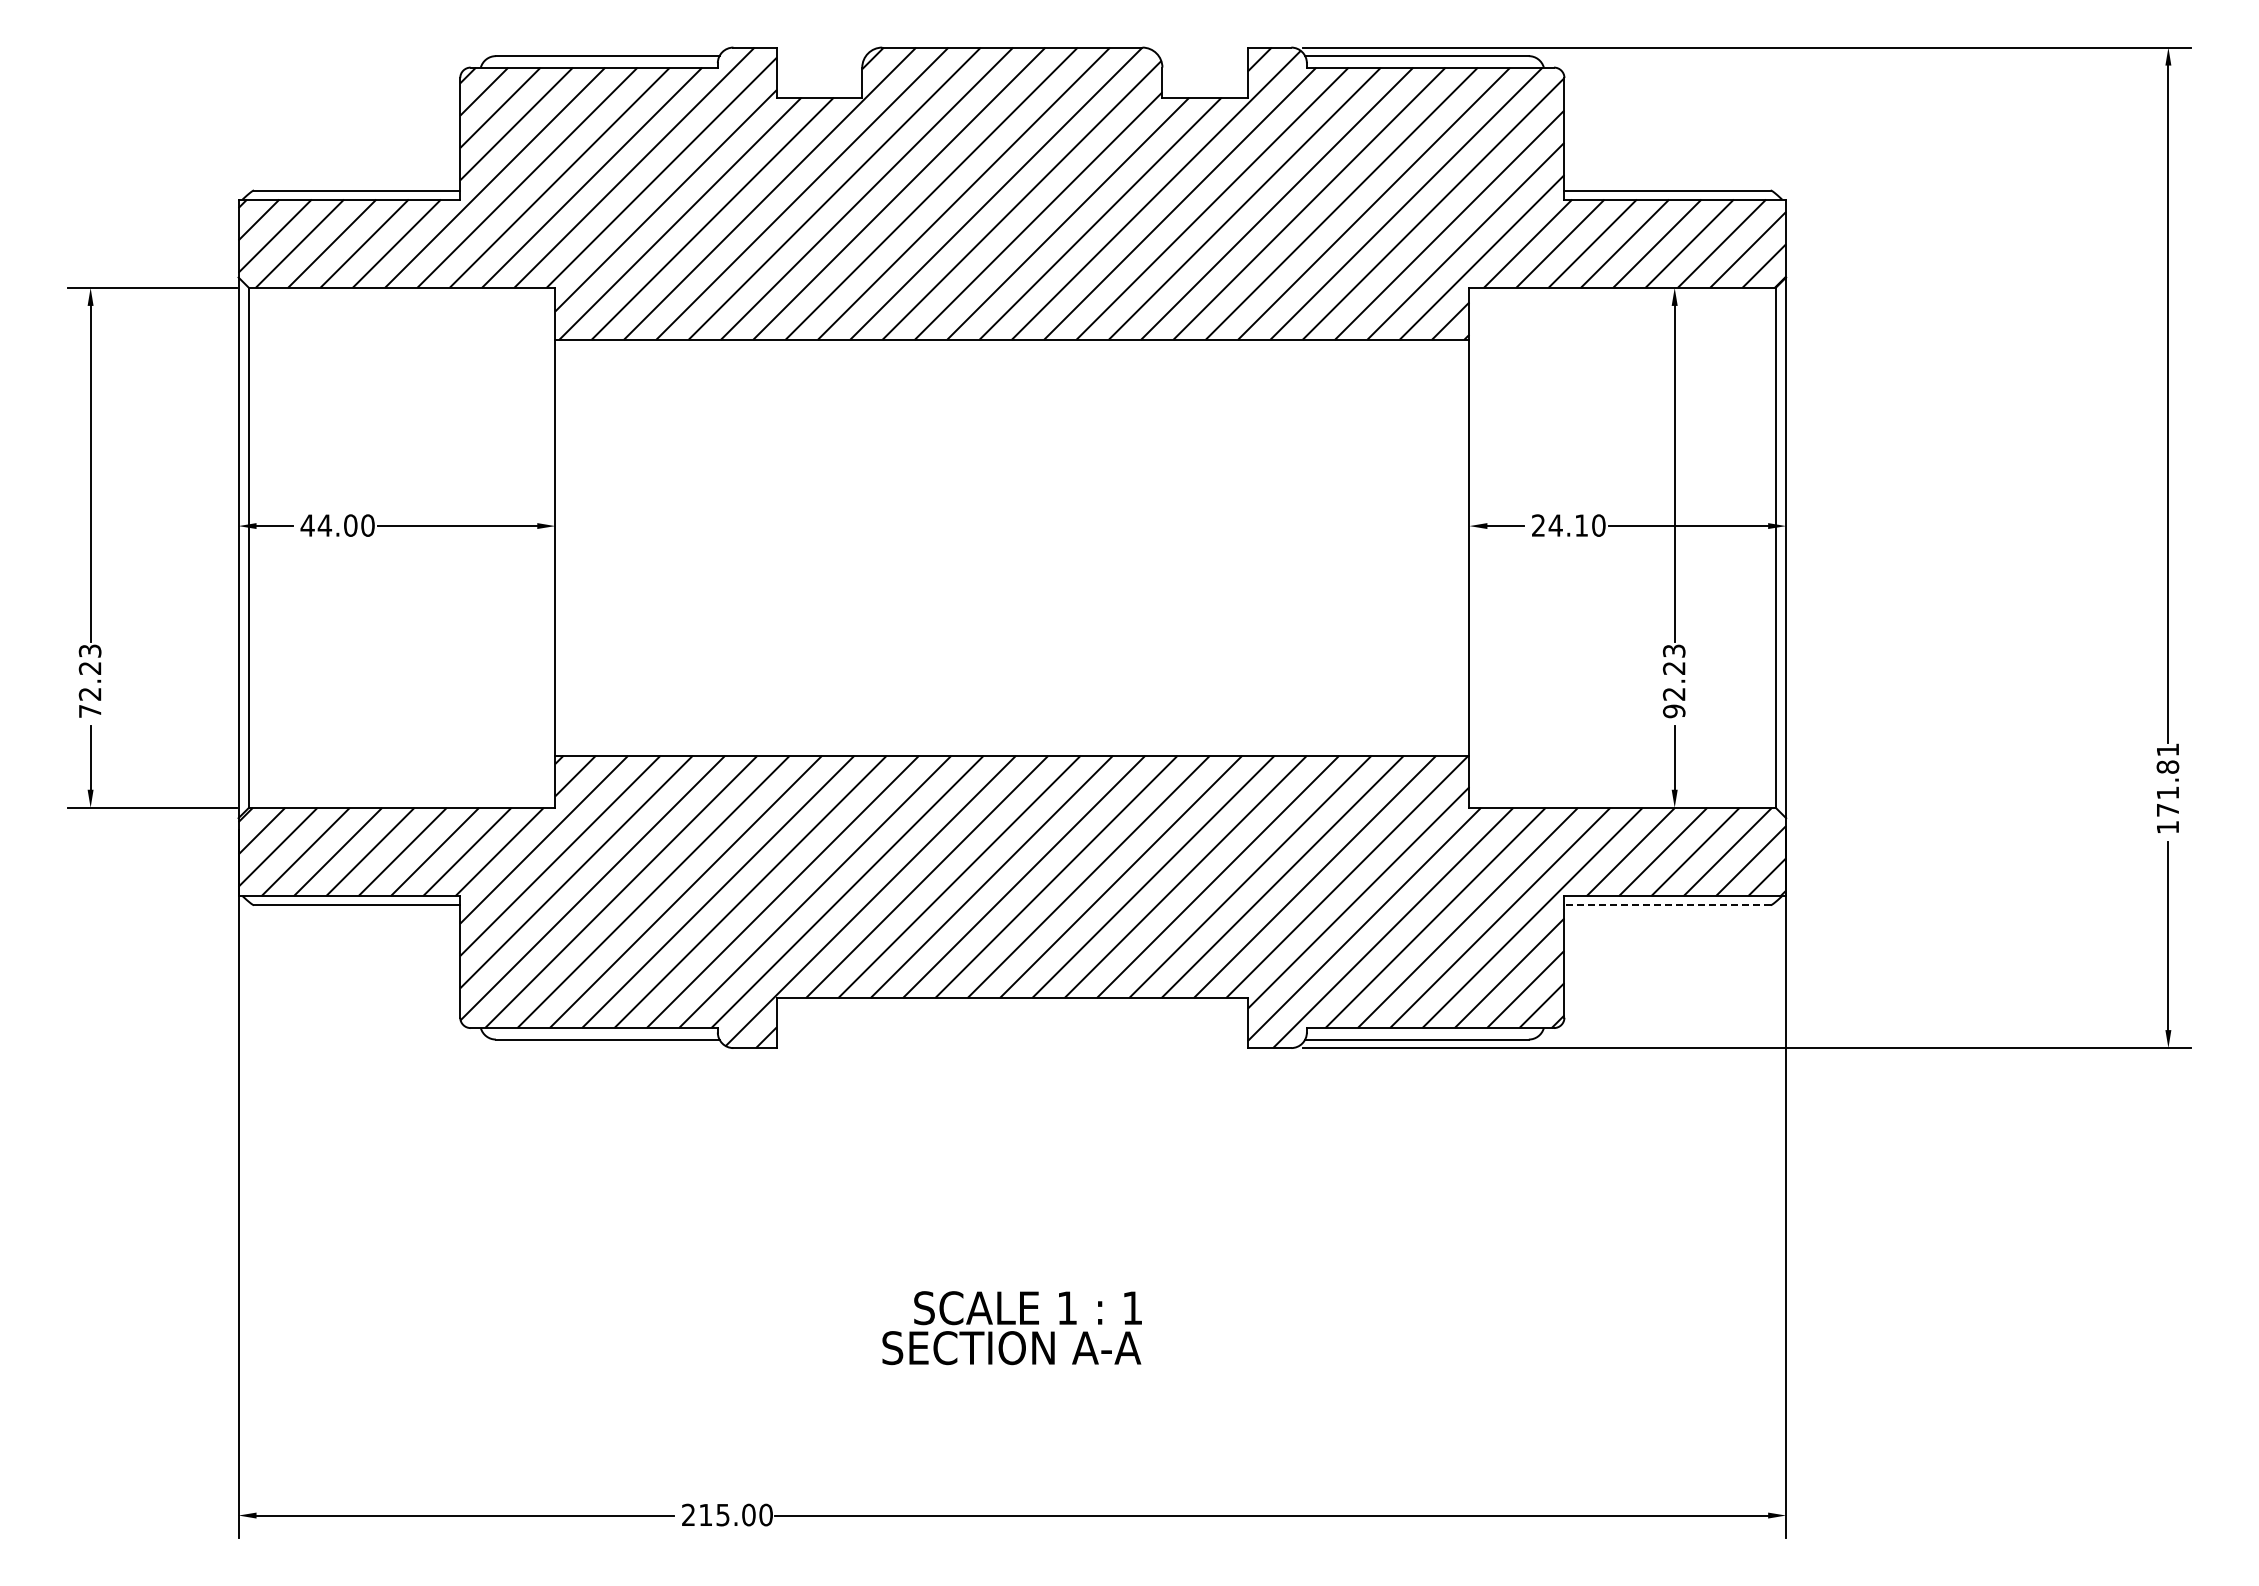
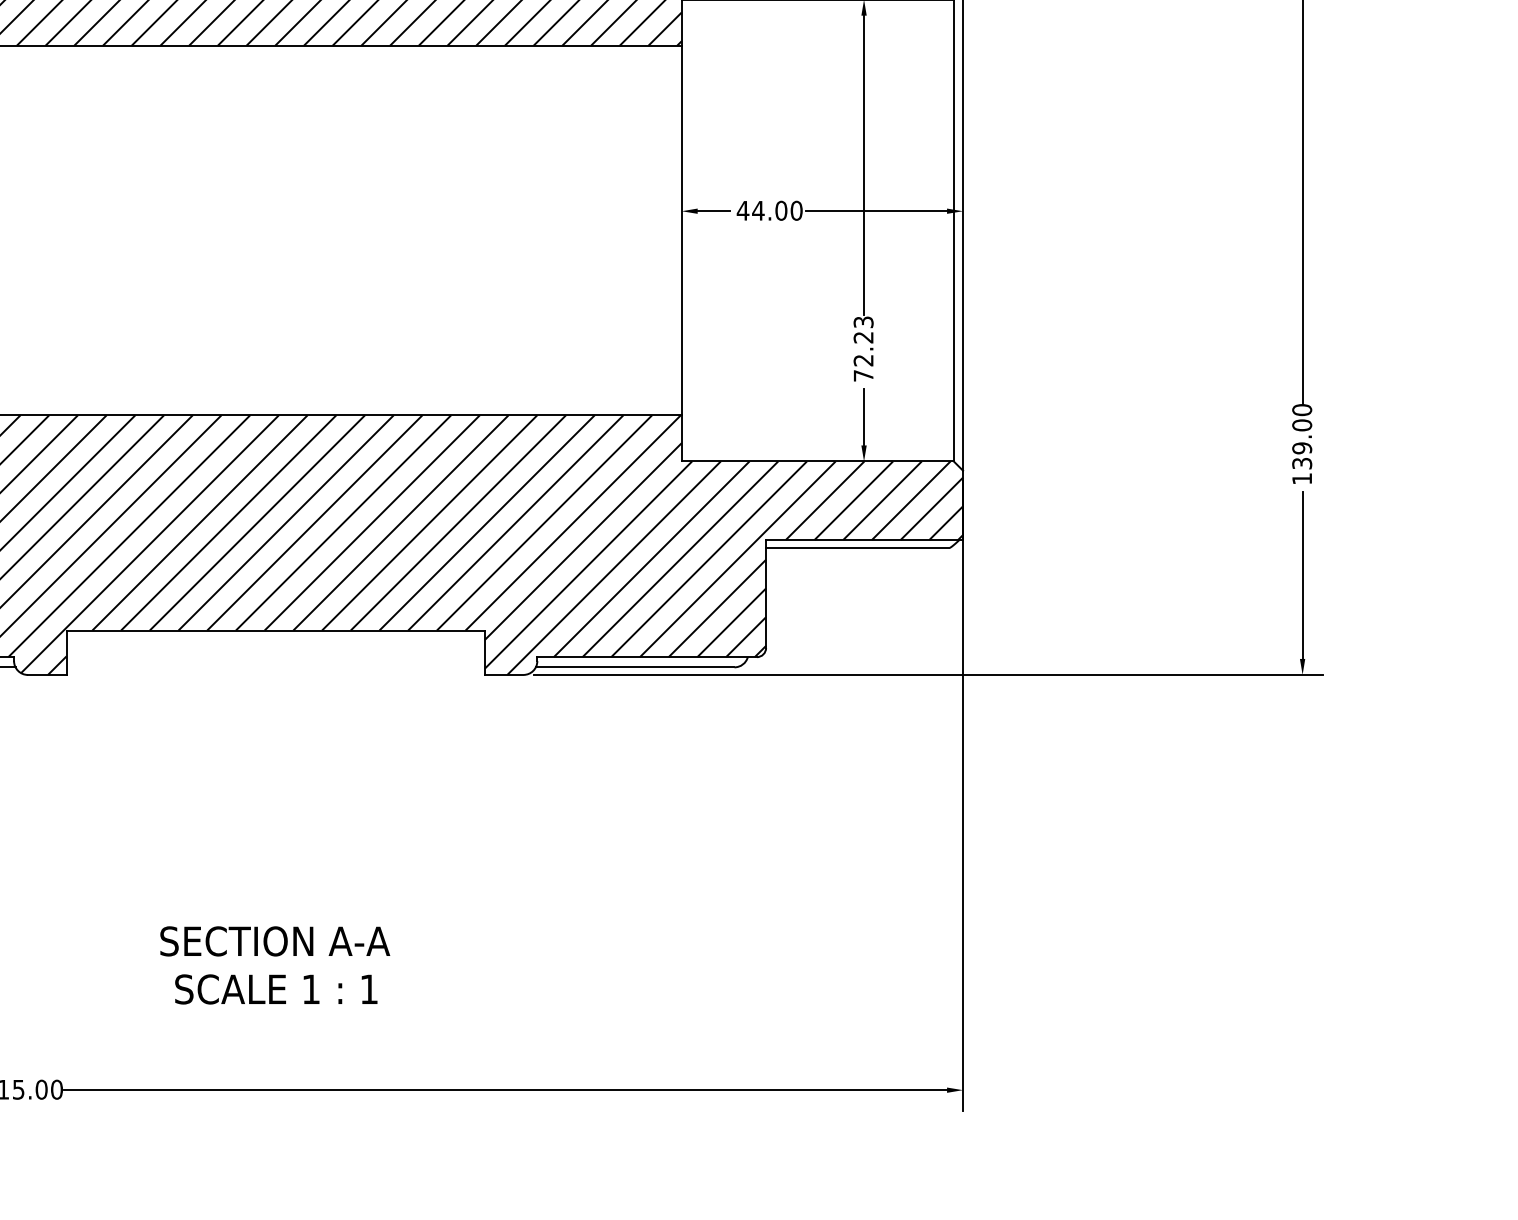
text: (1559, 525) -> (761, 210), 24.10 -> 44.00
text: (1673, 711) -> (862, 375), 92.23 -> 72.23
text: (2167, 779) -> (1301, 436), 171.81 -> 139.00
line: (1667, 905) -> (857, 548), dashed -> solid
text: (1027, 1308) -> (275, 989), moved

